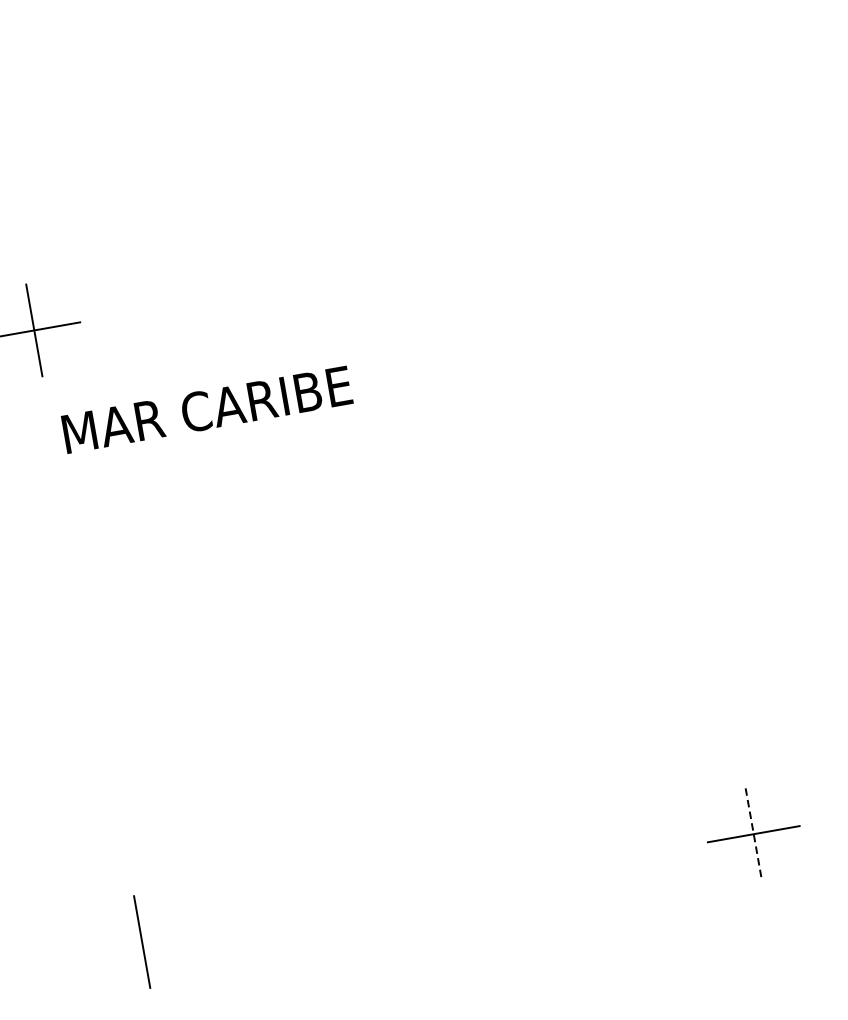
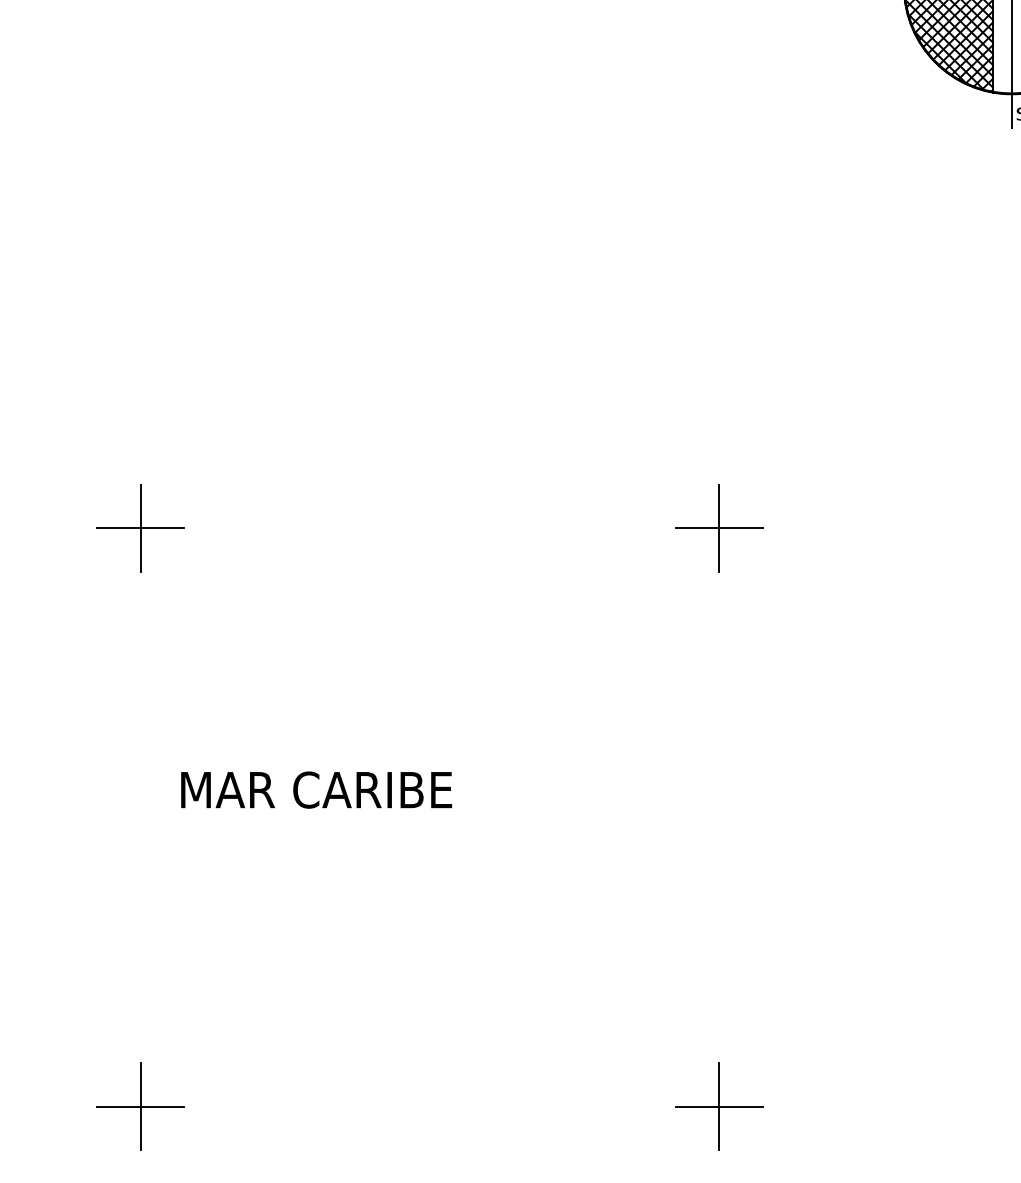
part: (646, 222) -> (719, 528), added
text: (207, 409) -> (316, 789), moved
line: (754, 834) -> (719, 1107), dashed -> solid
line: (141, 941) -> (140, 1106), added

